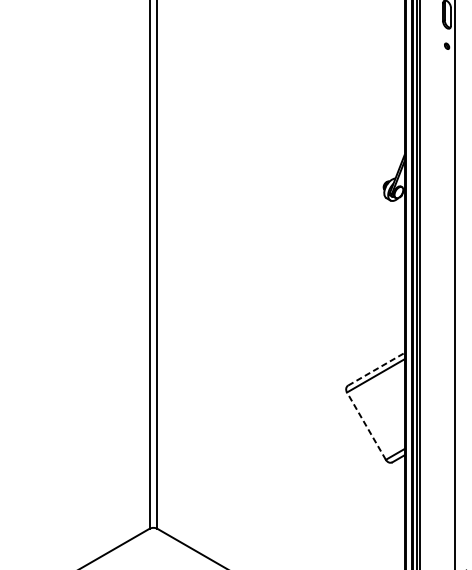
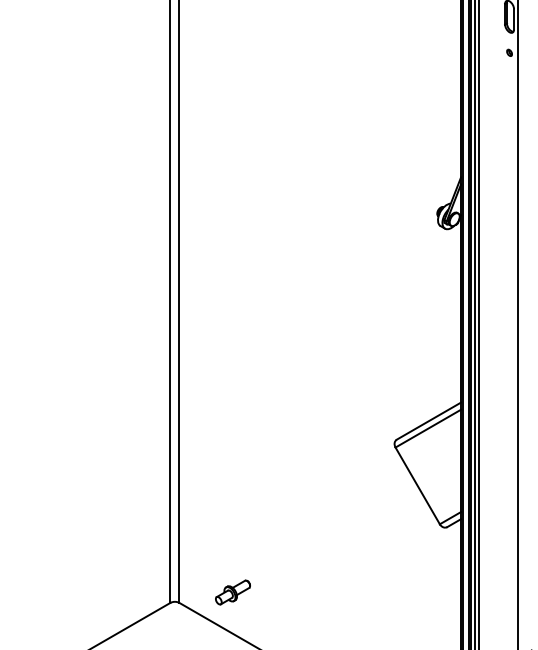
line: (376, 368) -> (429, 420), dashed -> solid
line: (366, 425) -> (417, 485), dashed -> solid
part: (203, 519) -> (232, 592), added

